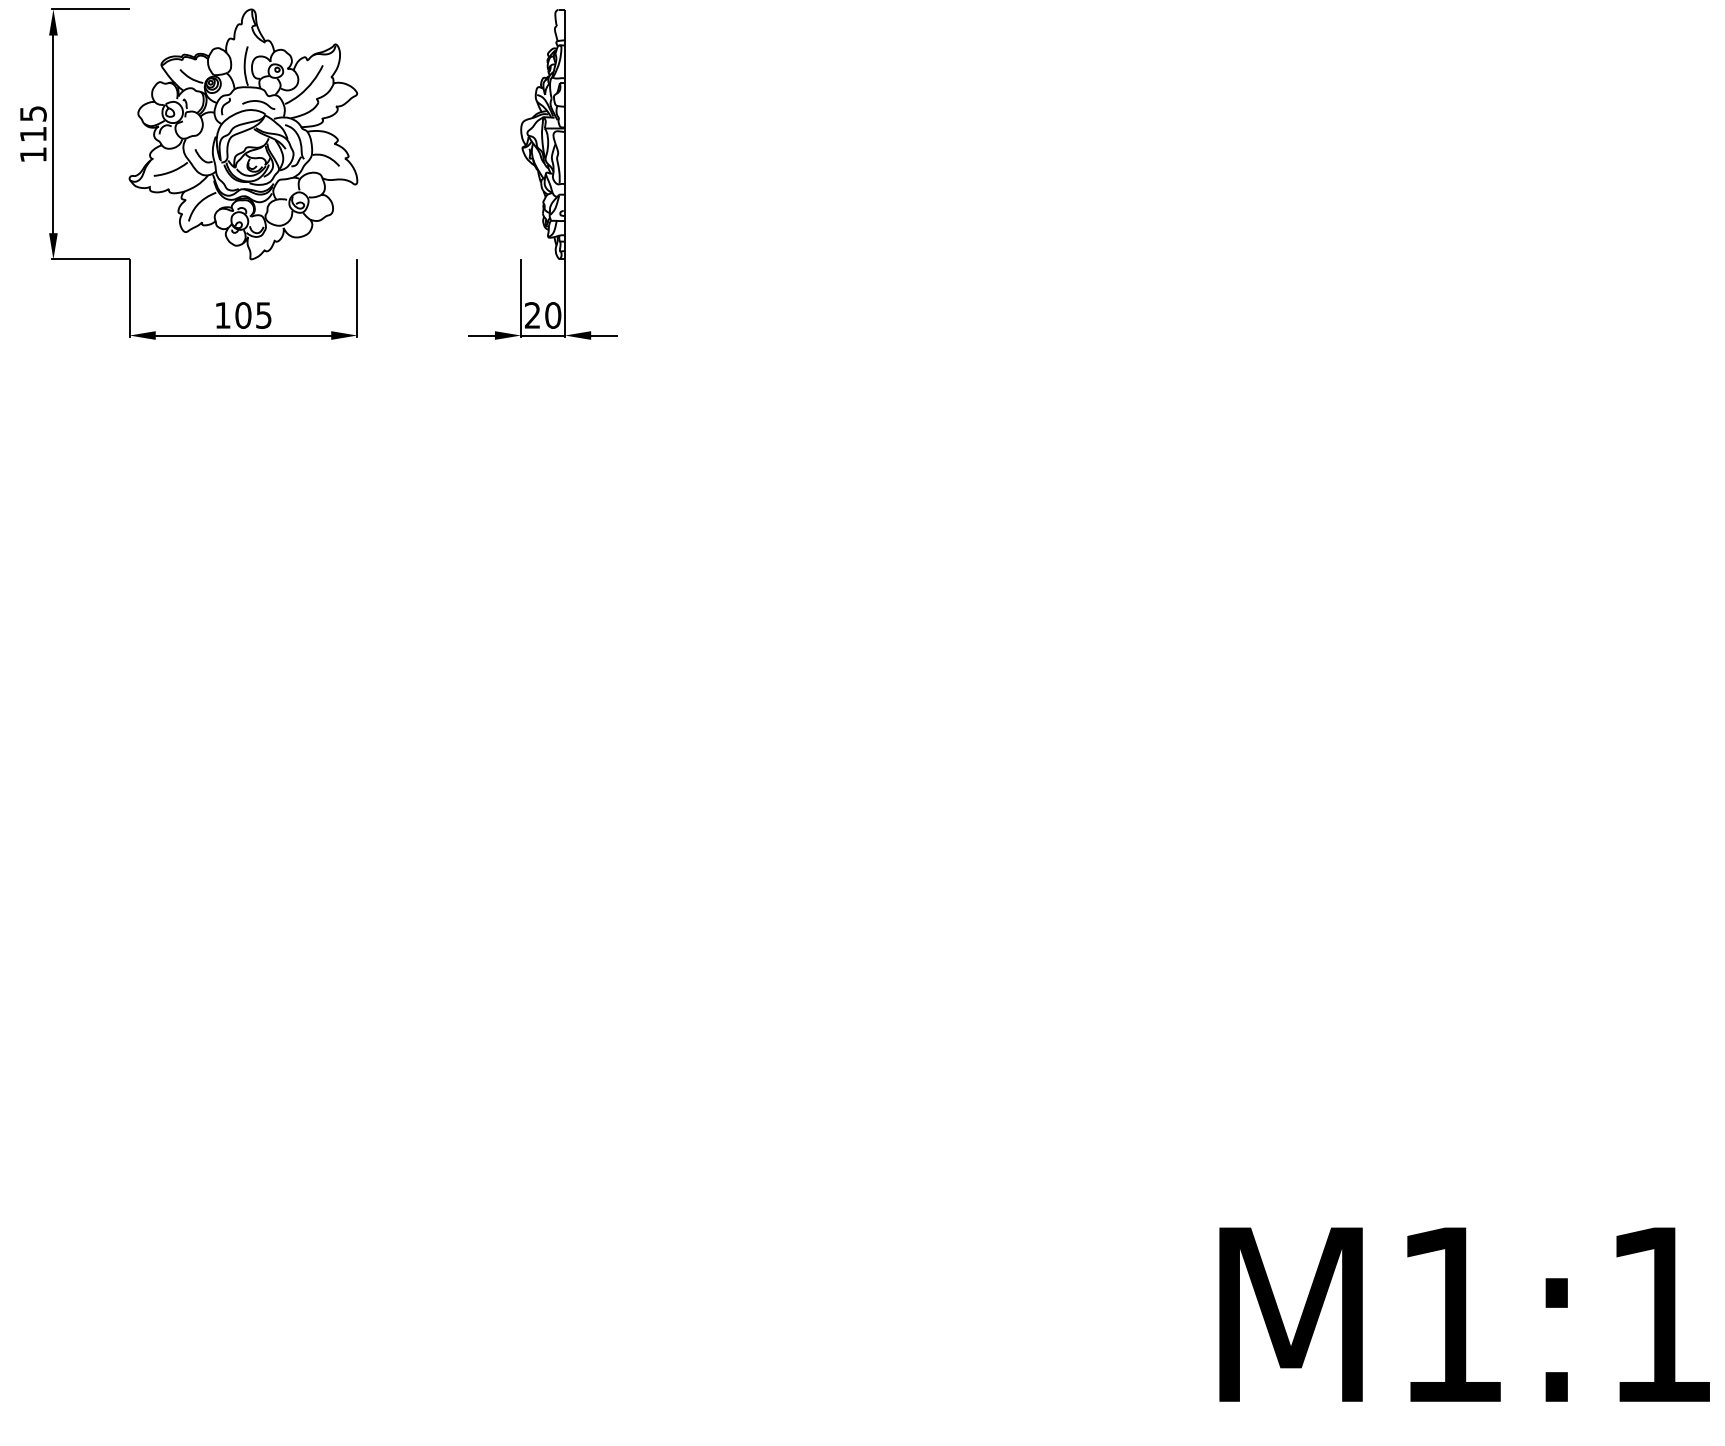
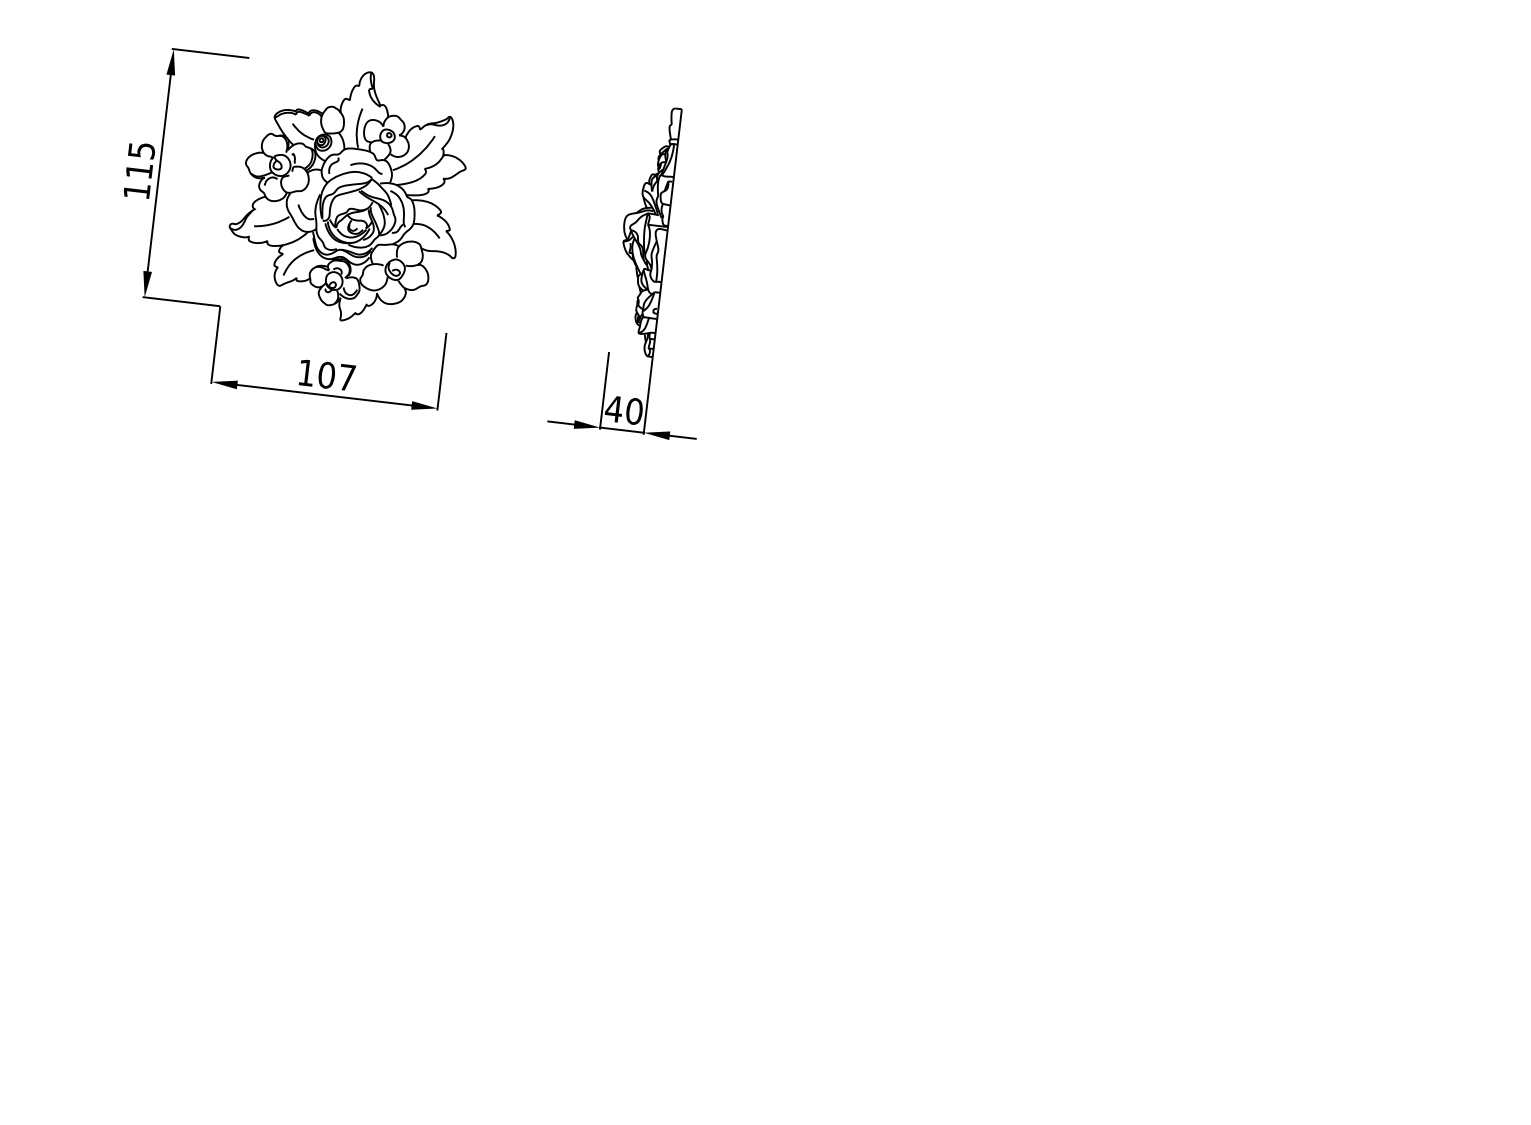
text: (263, 315) -> (346, 377), 105 -> 107
text: (532, 315) -> (613, 409), 20 -> 40

